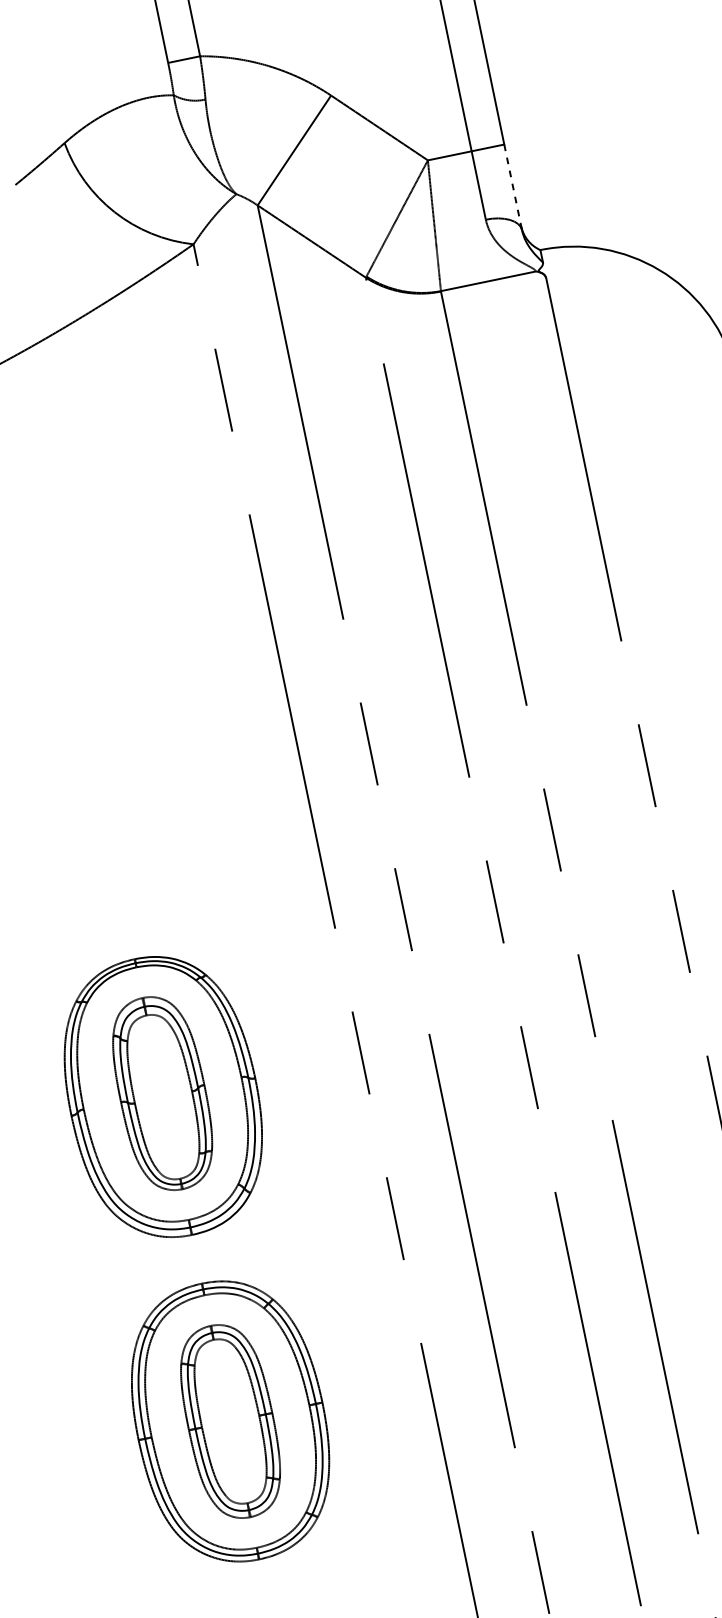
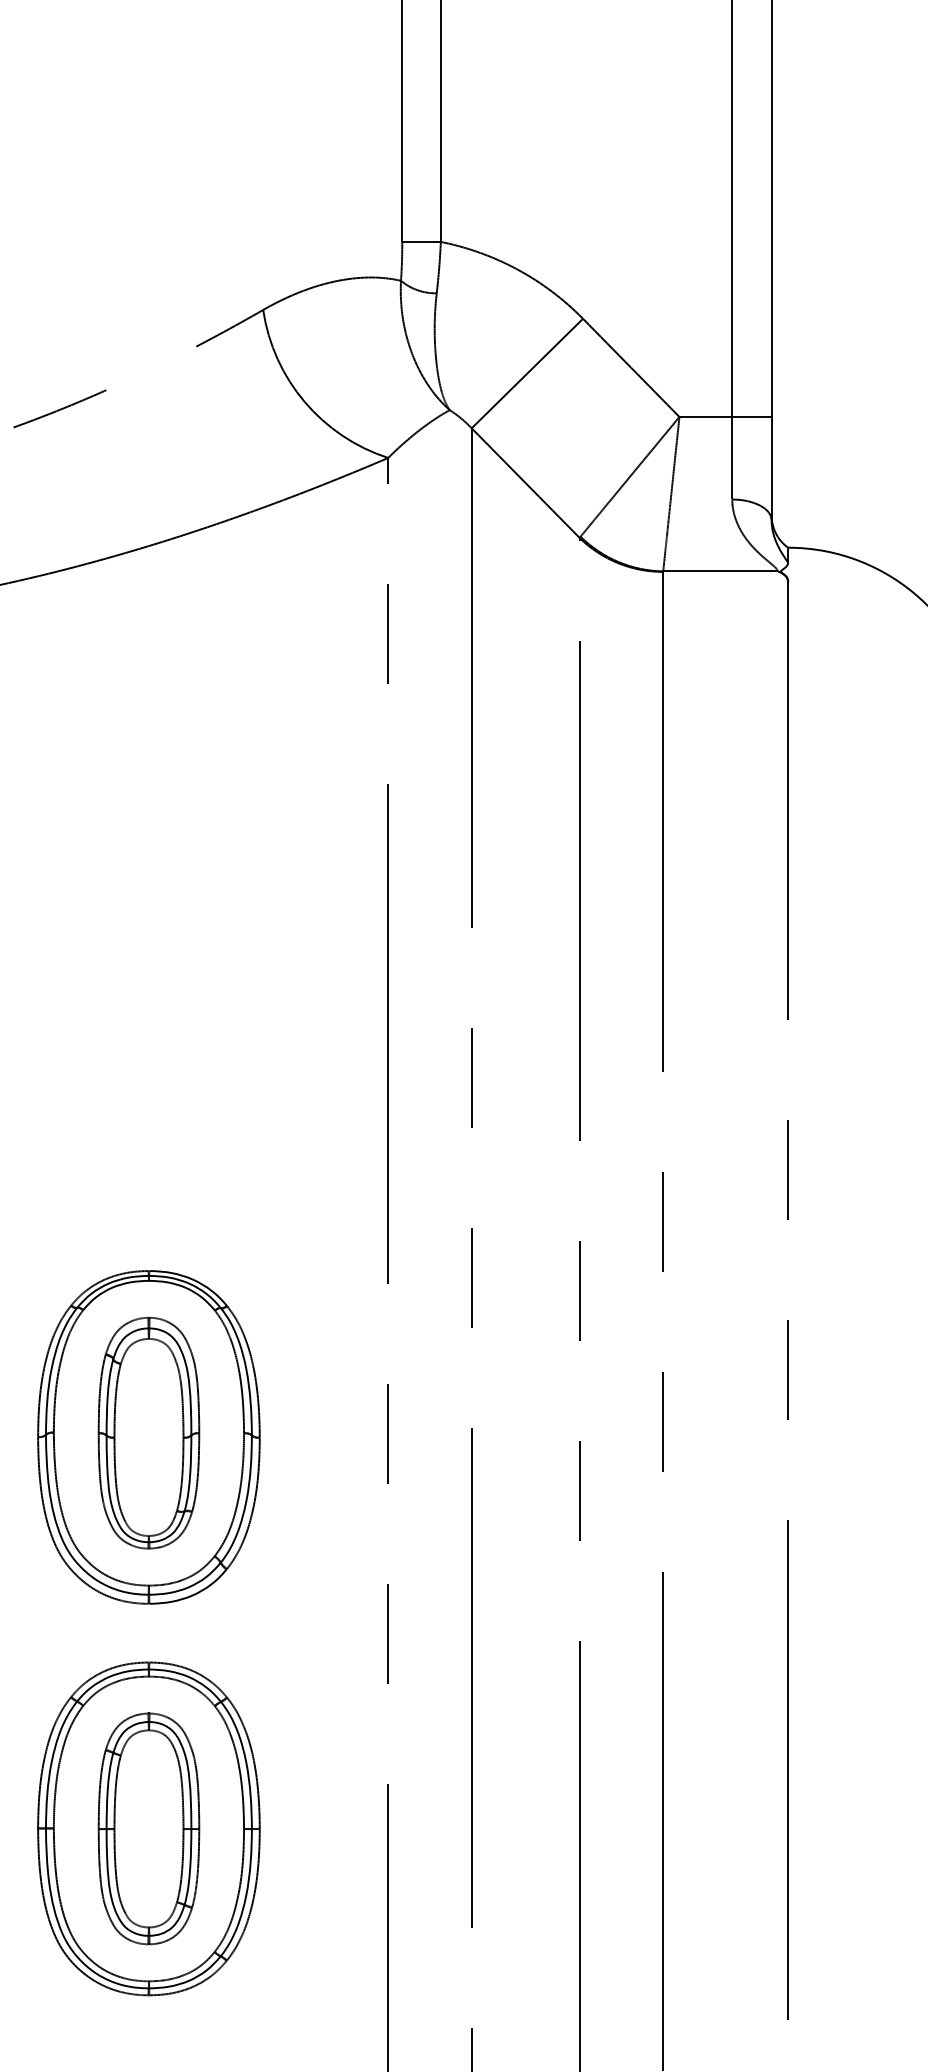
line: (513, 187) -> (771, 468), dashed -> solid

